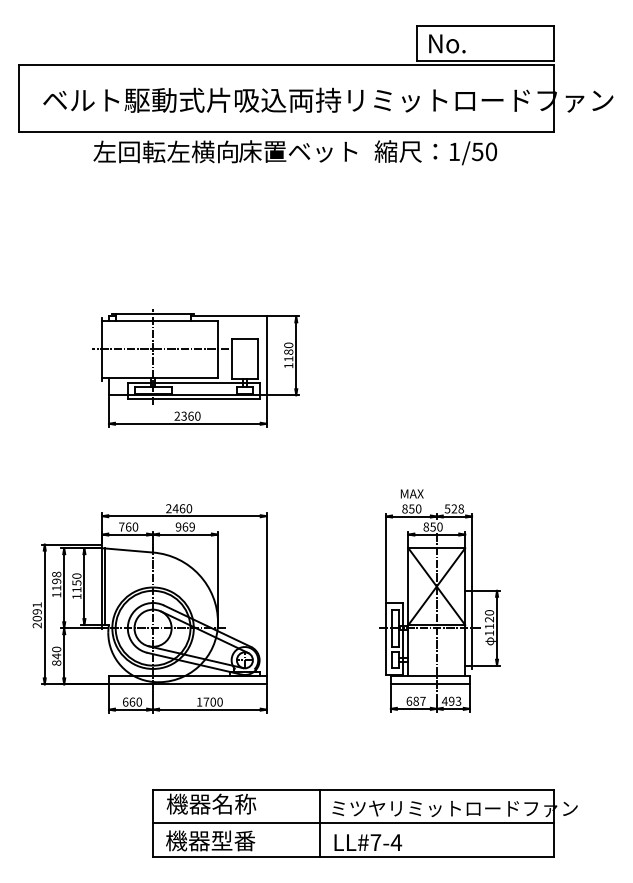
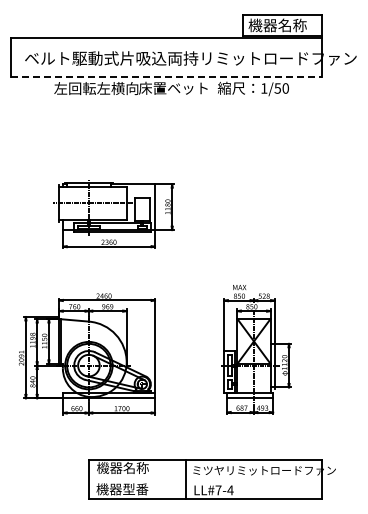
text: (477, 43) -> (277, 25), No. -> 機器名称
line: (288, 132) -> (167, 77), solid -> dashed
line: (353, 823) -> (205, 479), removed

